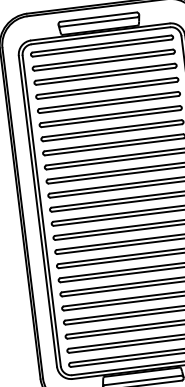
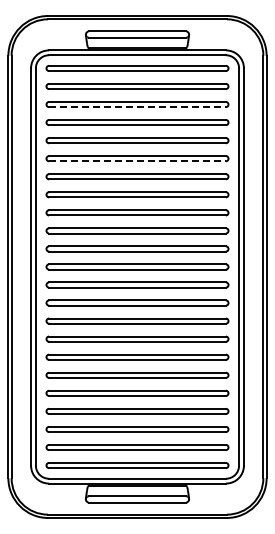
line: (106, 76) -> (138, 107), solid -> dashed
line: (111, 118) -> (138, 161), solid -> dashed

